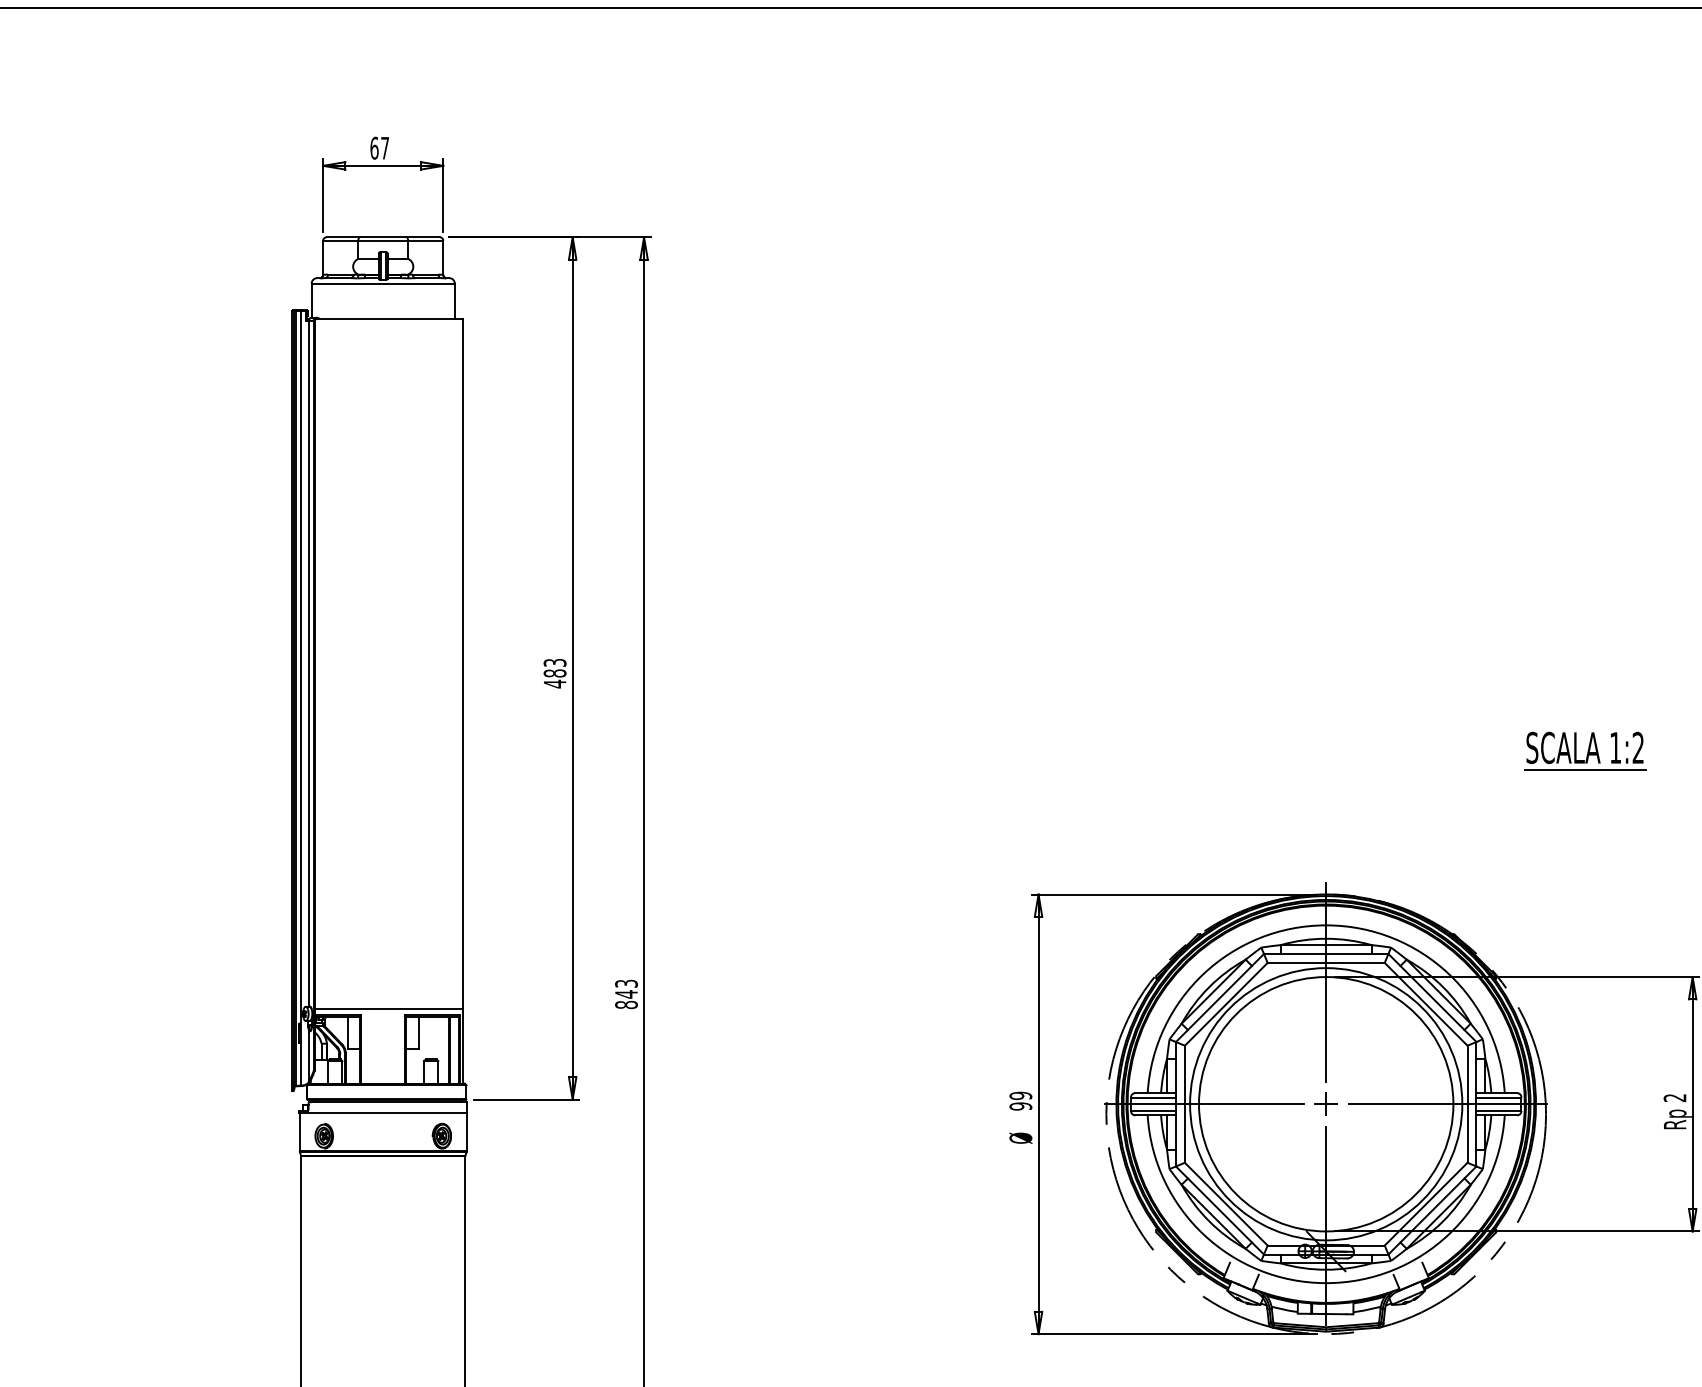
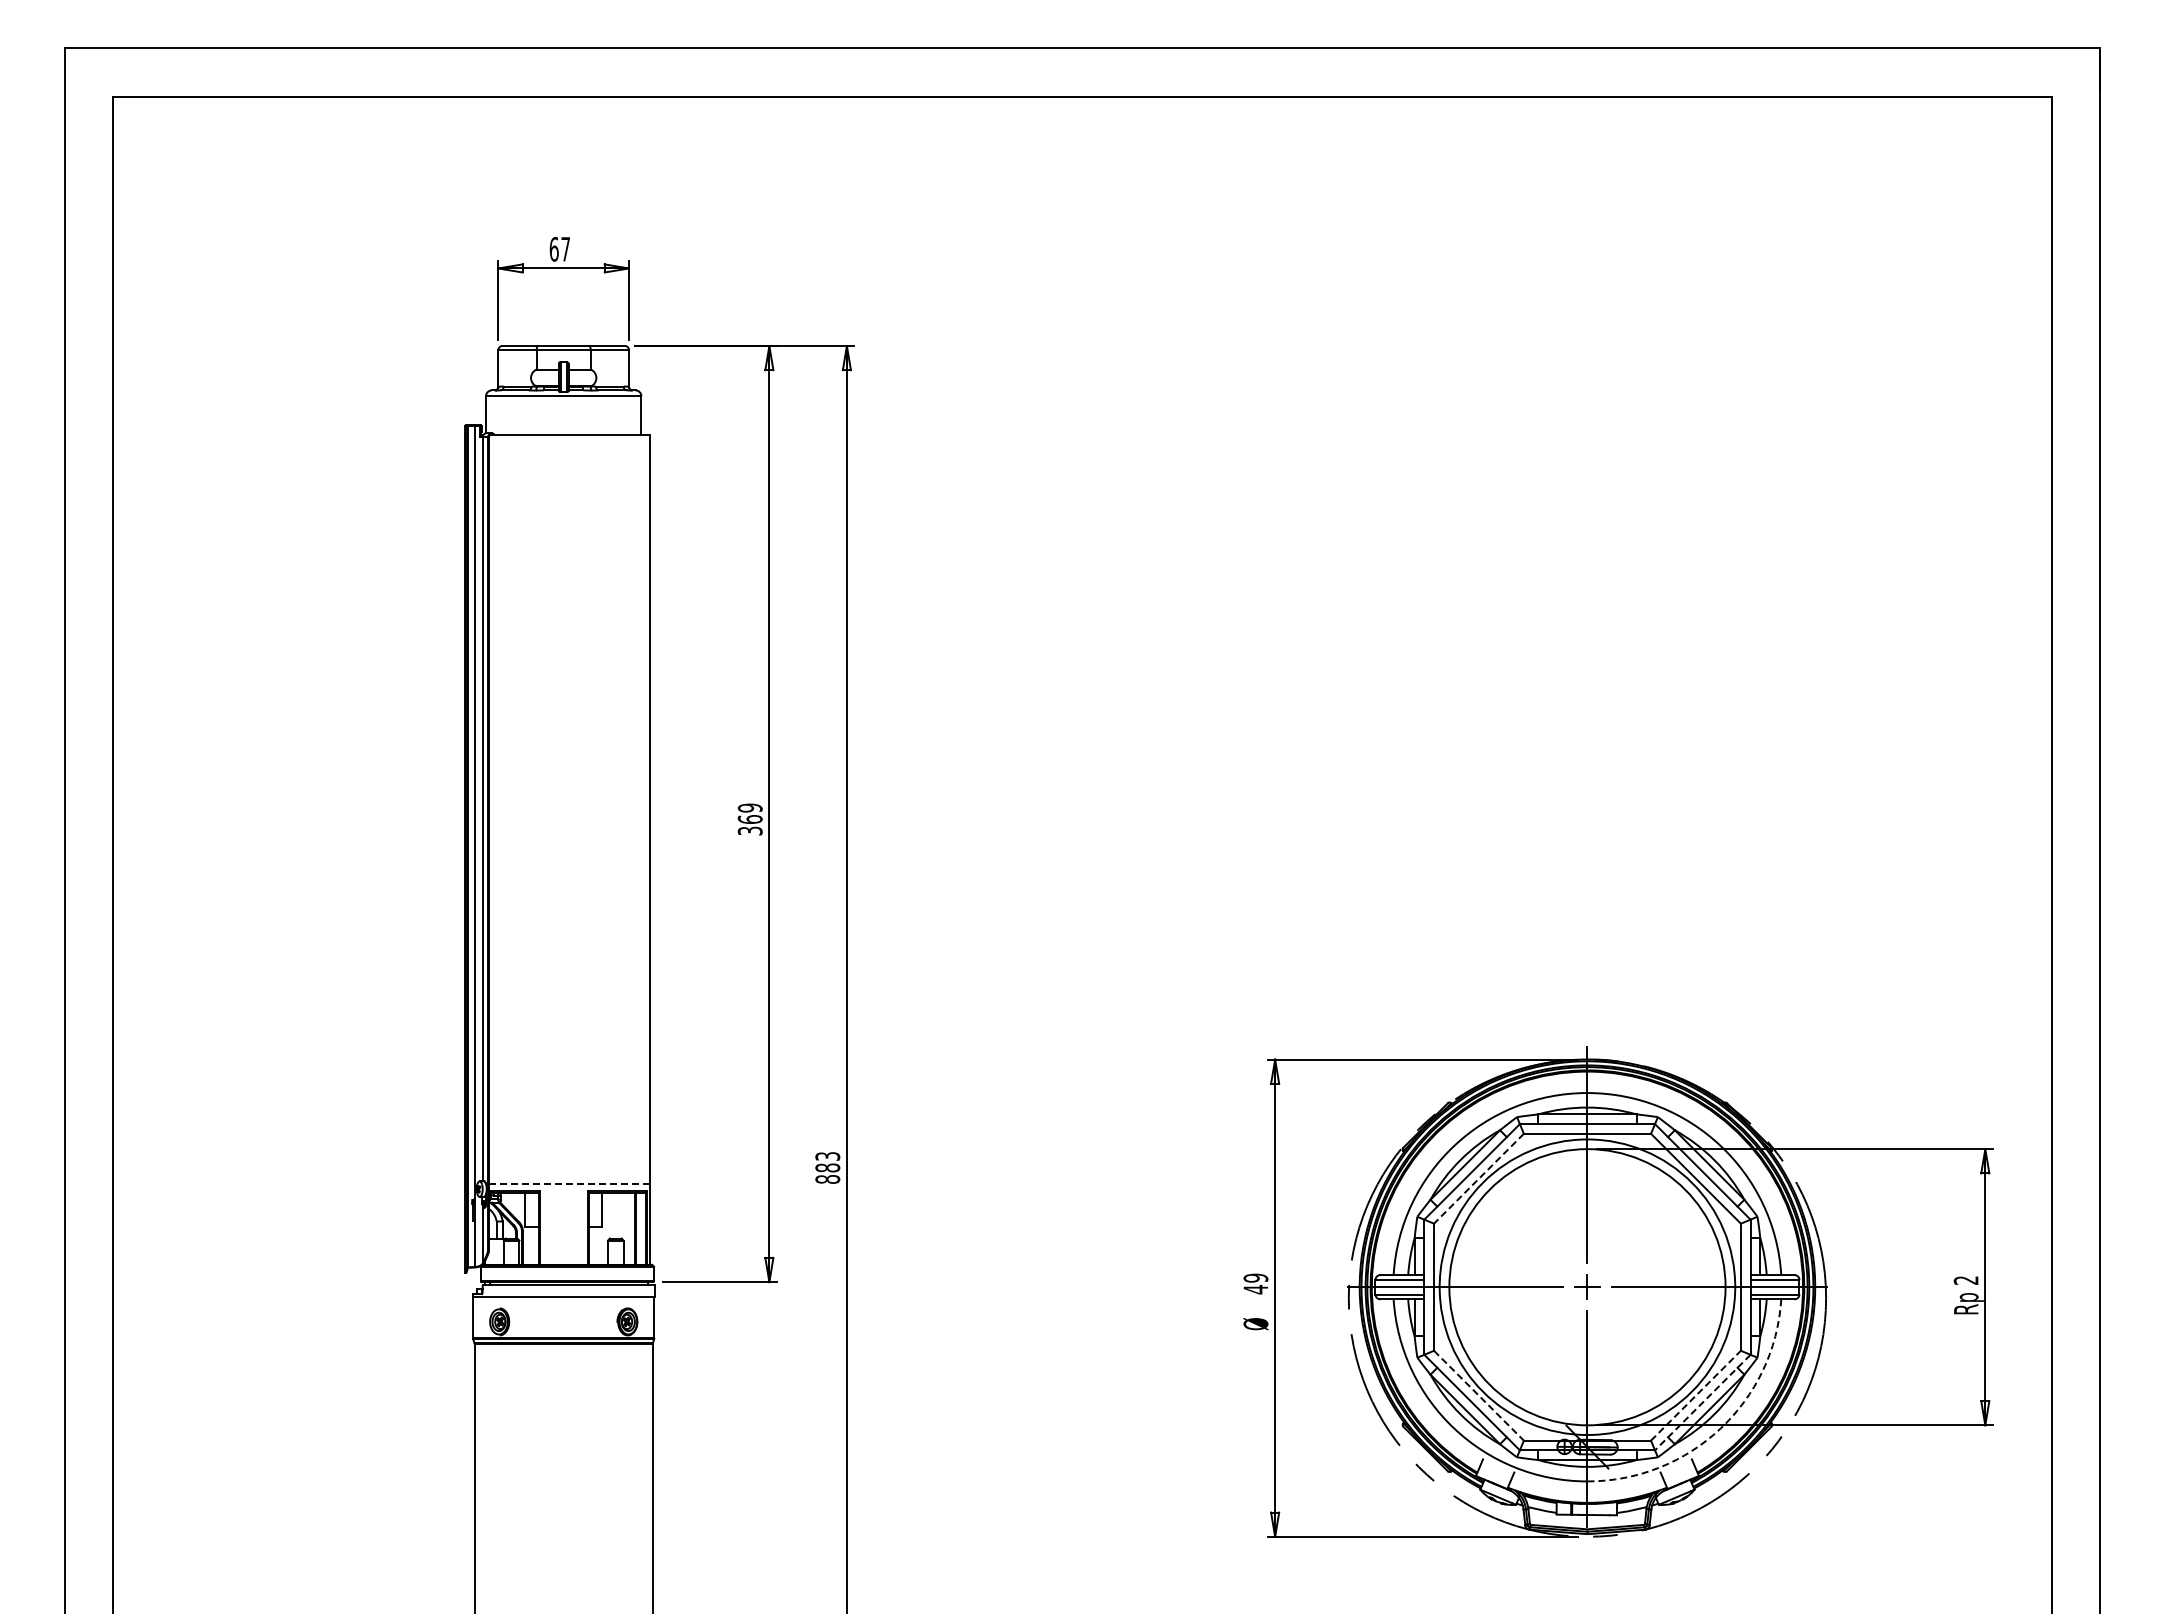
text: (554, 673) -> (749, 819), 483 -> 369
part: (1585, 750) -> (1868, 903), removed
text: (626, 993) -> (827, 1167), 843 -> 883
line: (1225, 1004) -> (1478, 1178), solid -> dashed
line: (388, 1009) -> (569, 1184), solid -> dashed
text: (1020, 1106) -> (1255, 1289), 99 -> 49
line: (1225, 1203) -> (1478, 1395), solid -> dashed
line: (1425, 1203) -> (1695, 1395), solid -> dashed
line: (1432, 1210) -> (1702, 1402), solid -> dashed
arc: (1448, 1234) -> (1720, 1428), solid -> dashed

